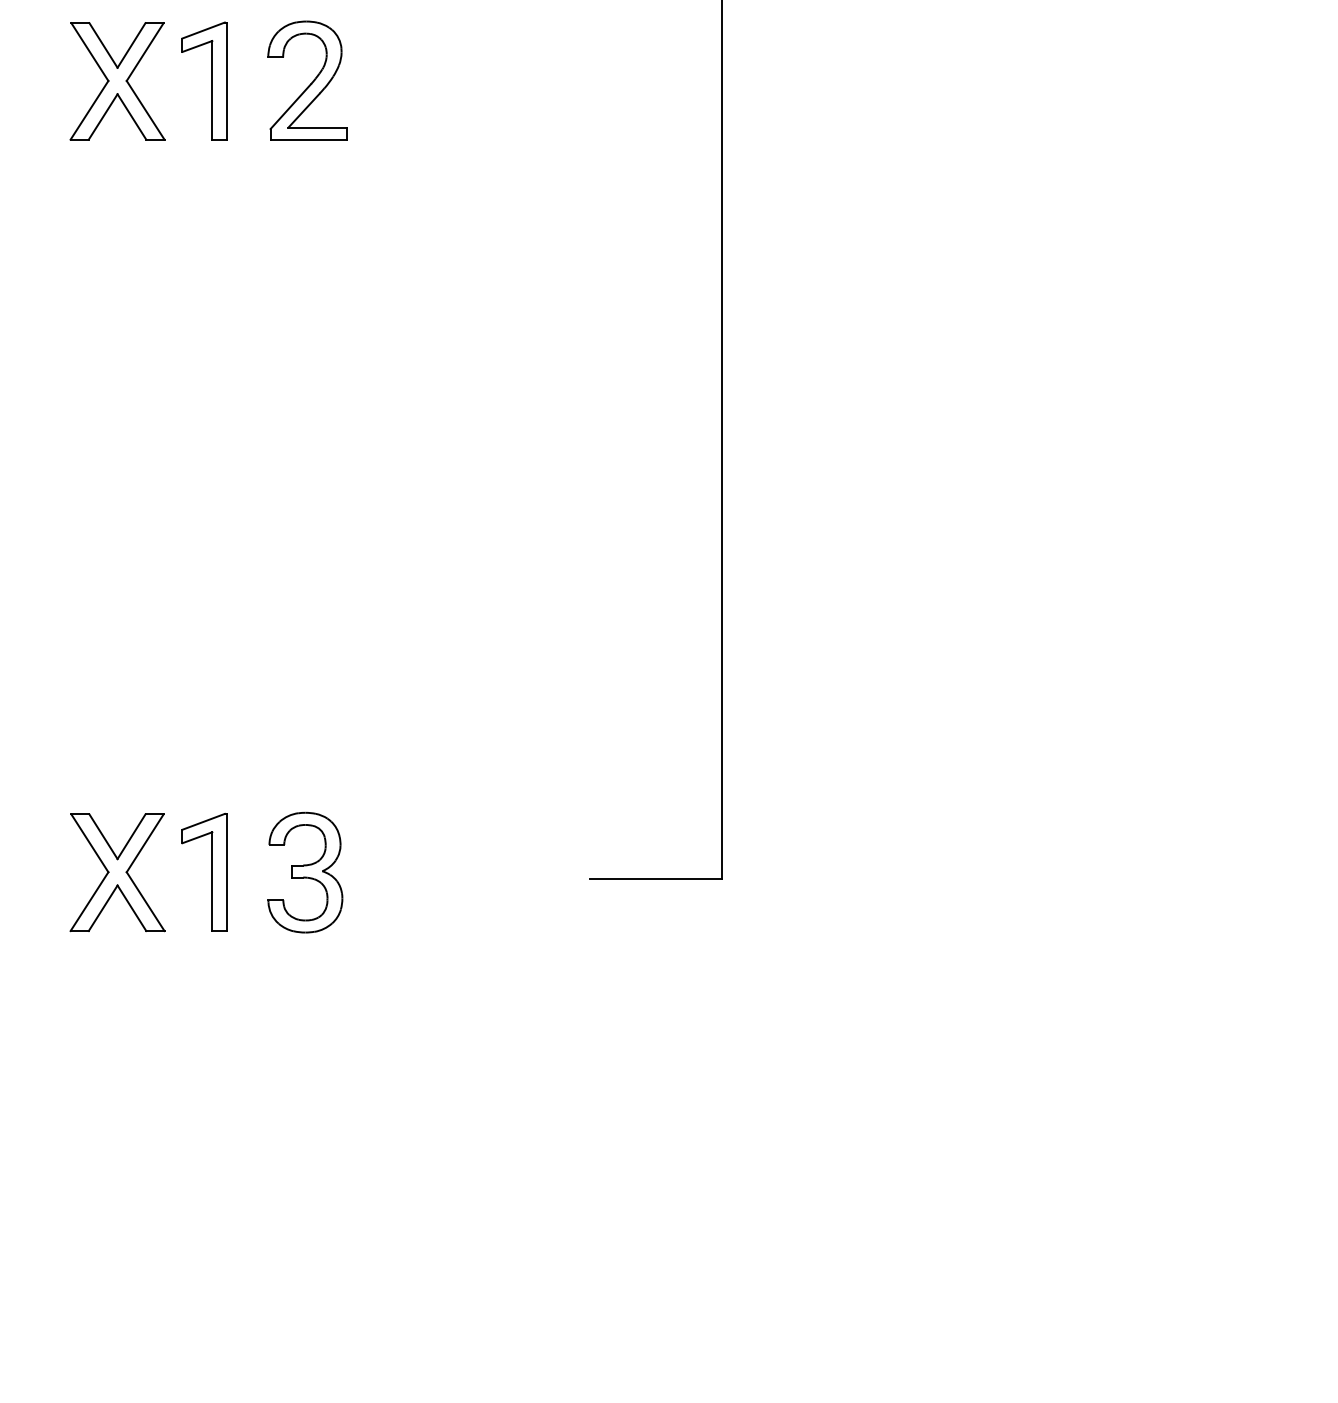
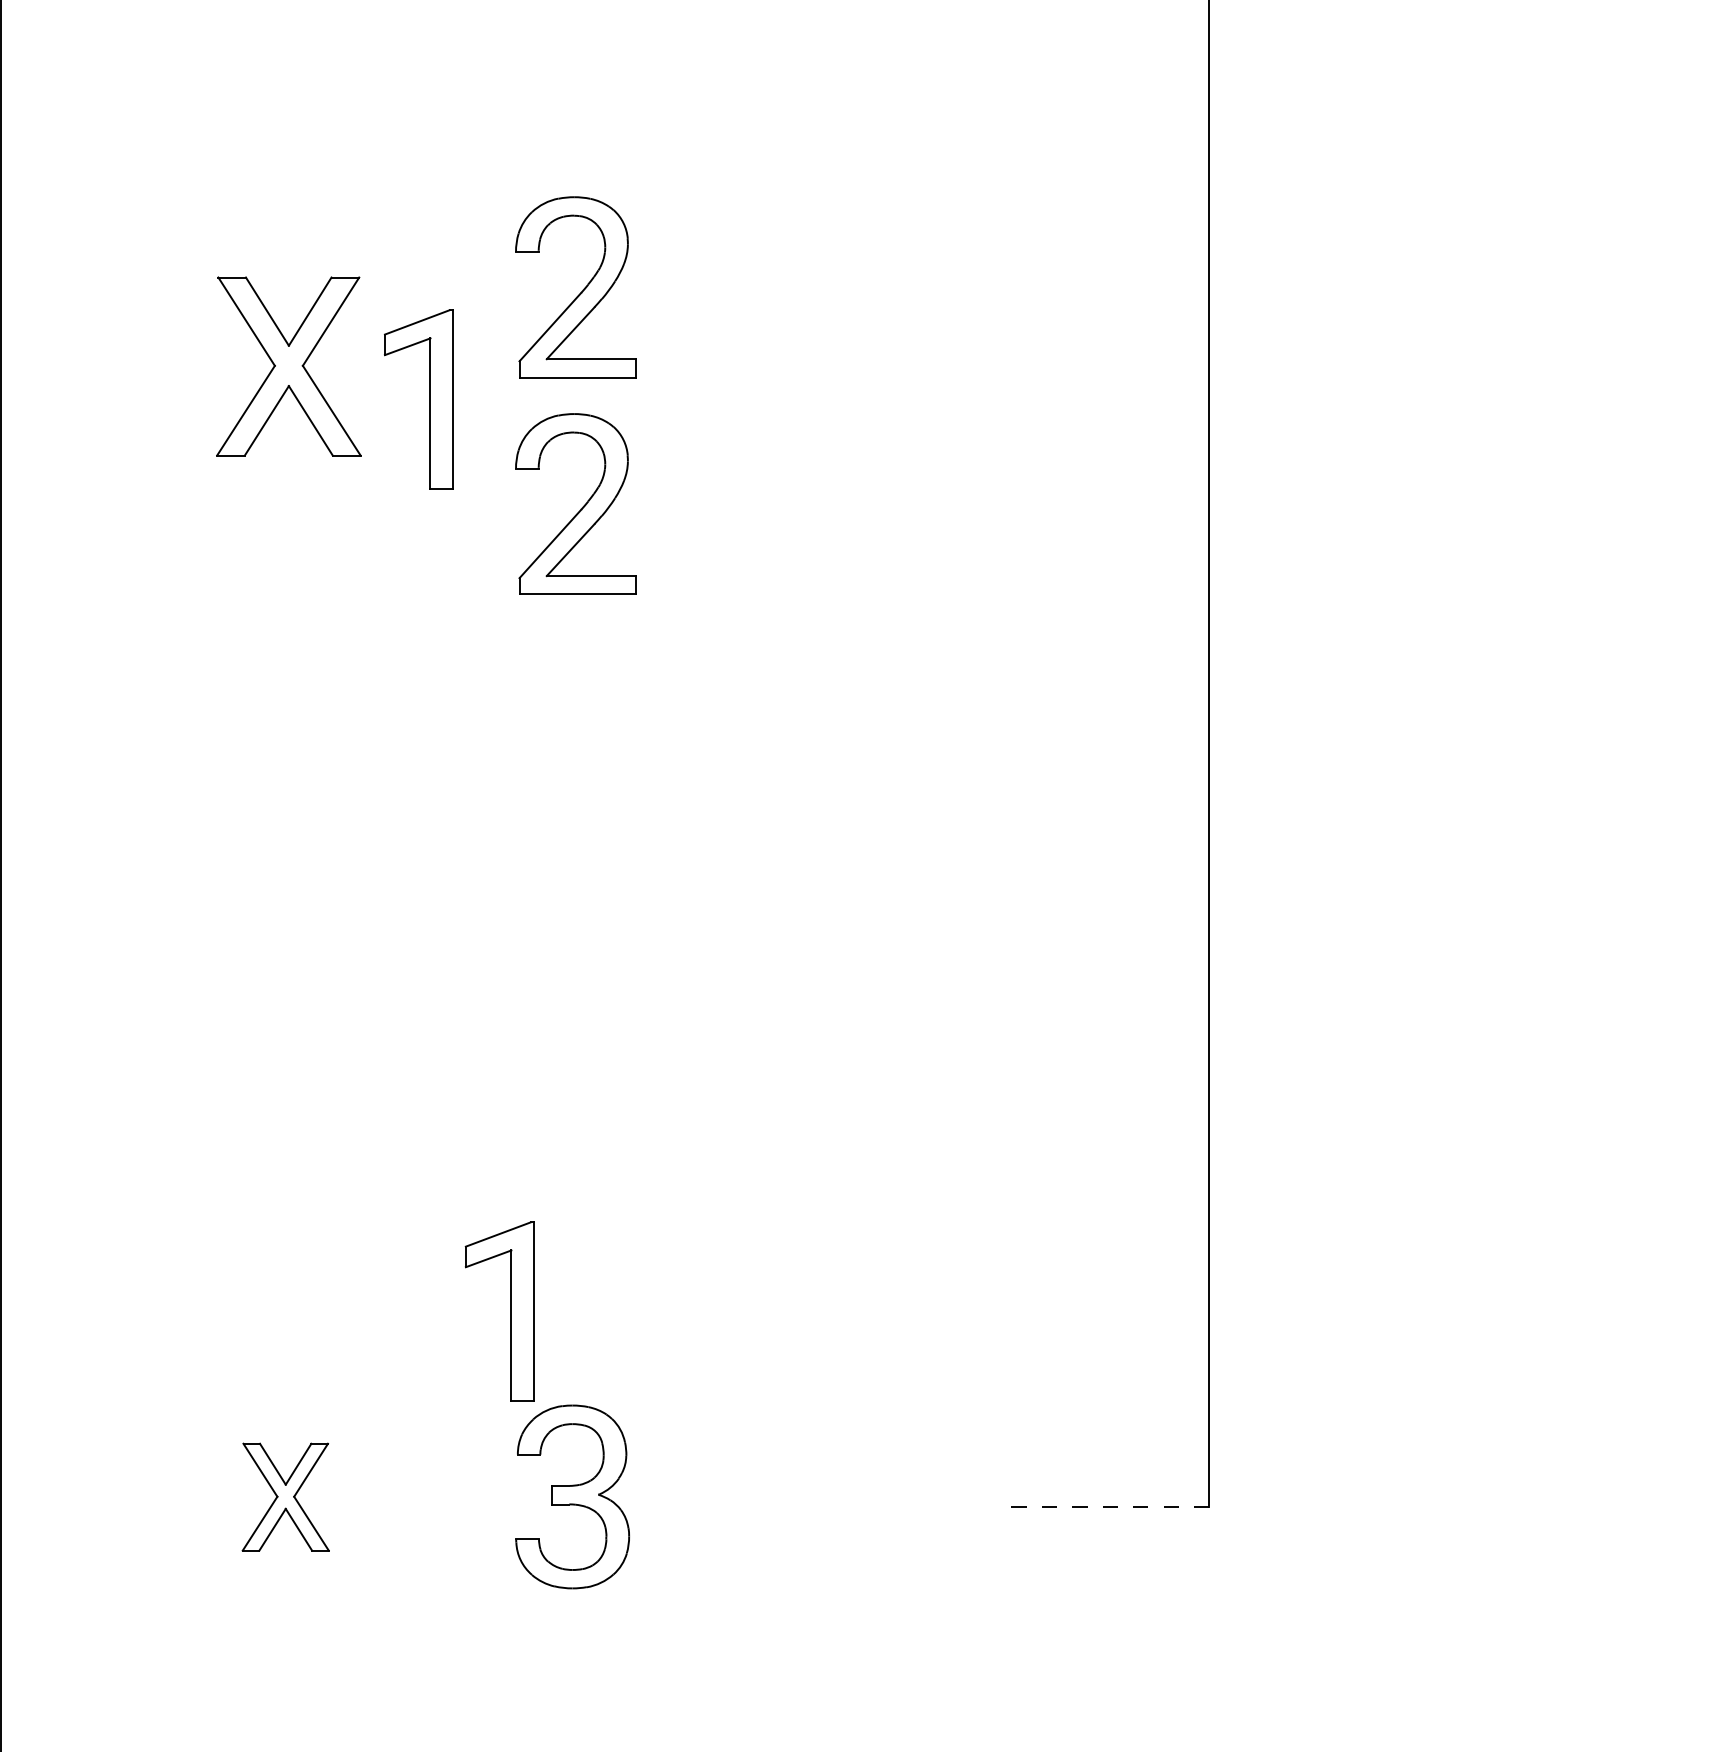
part: (211, 80) -> (429, 398), moved
part: (117, 81) -> (288, 366), moved
part: (307, 222) -> (575, 504), added
part: (211, 871) -> (510, 1310), moved
part: (117, 872) -> (285, 1496), size x0.6
line: (656, 879) -> (1108, 1507), solid -> dashed

